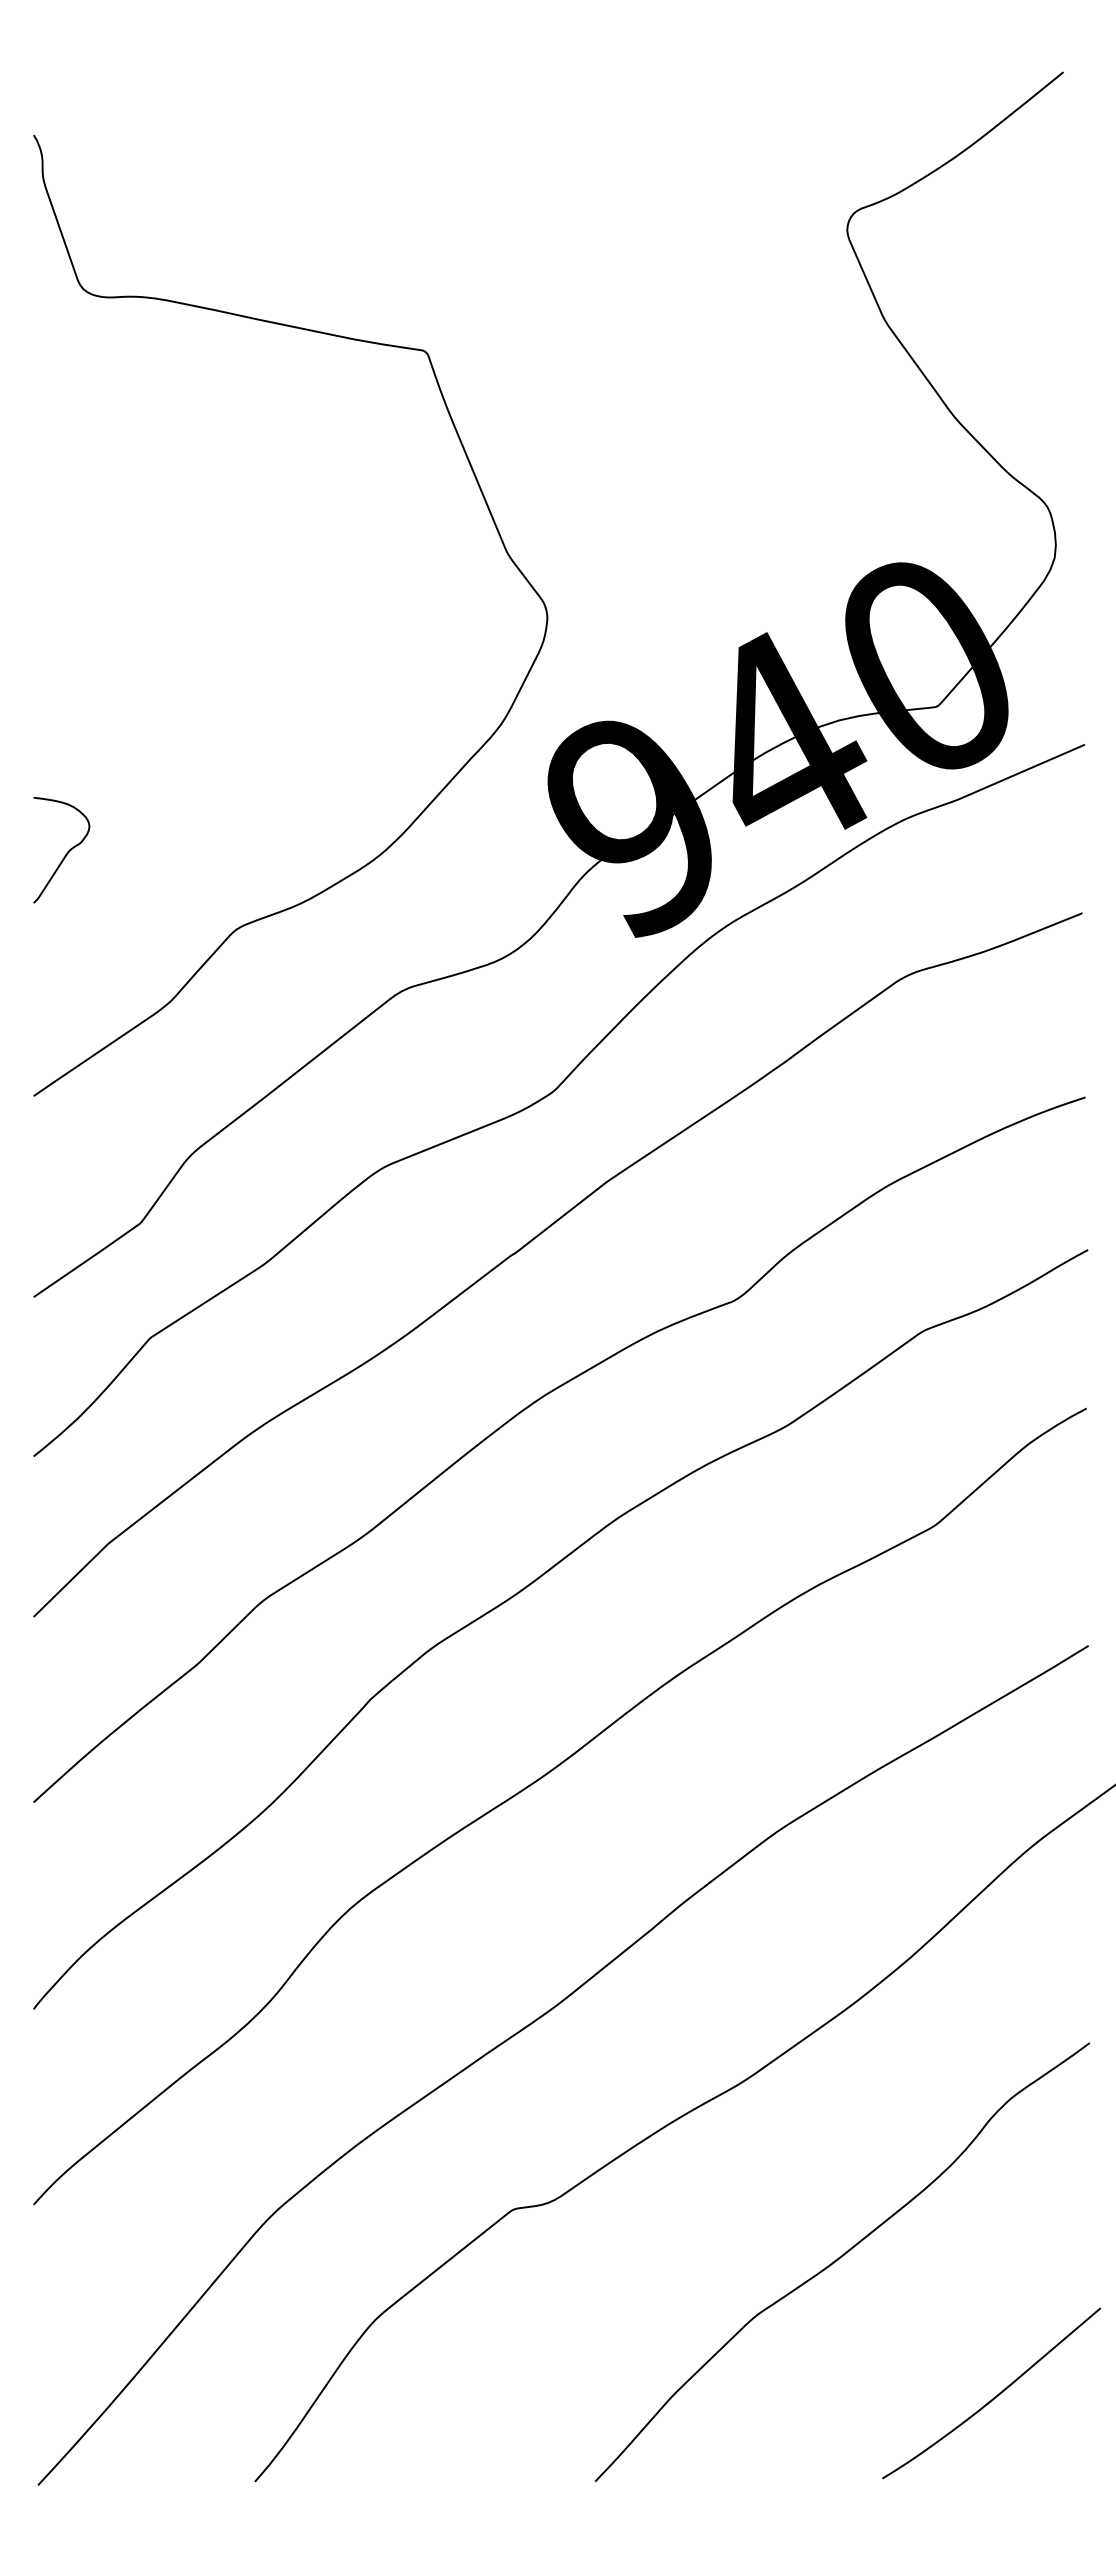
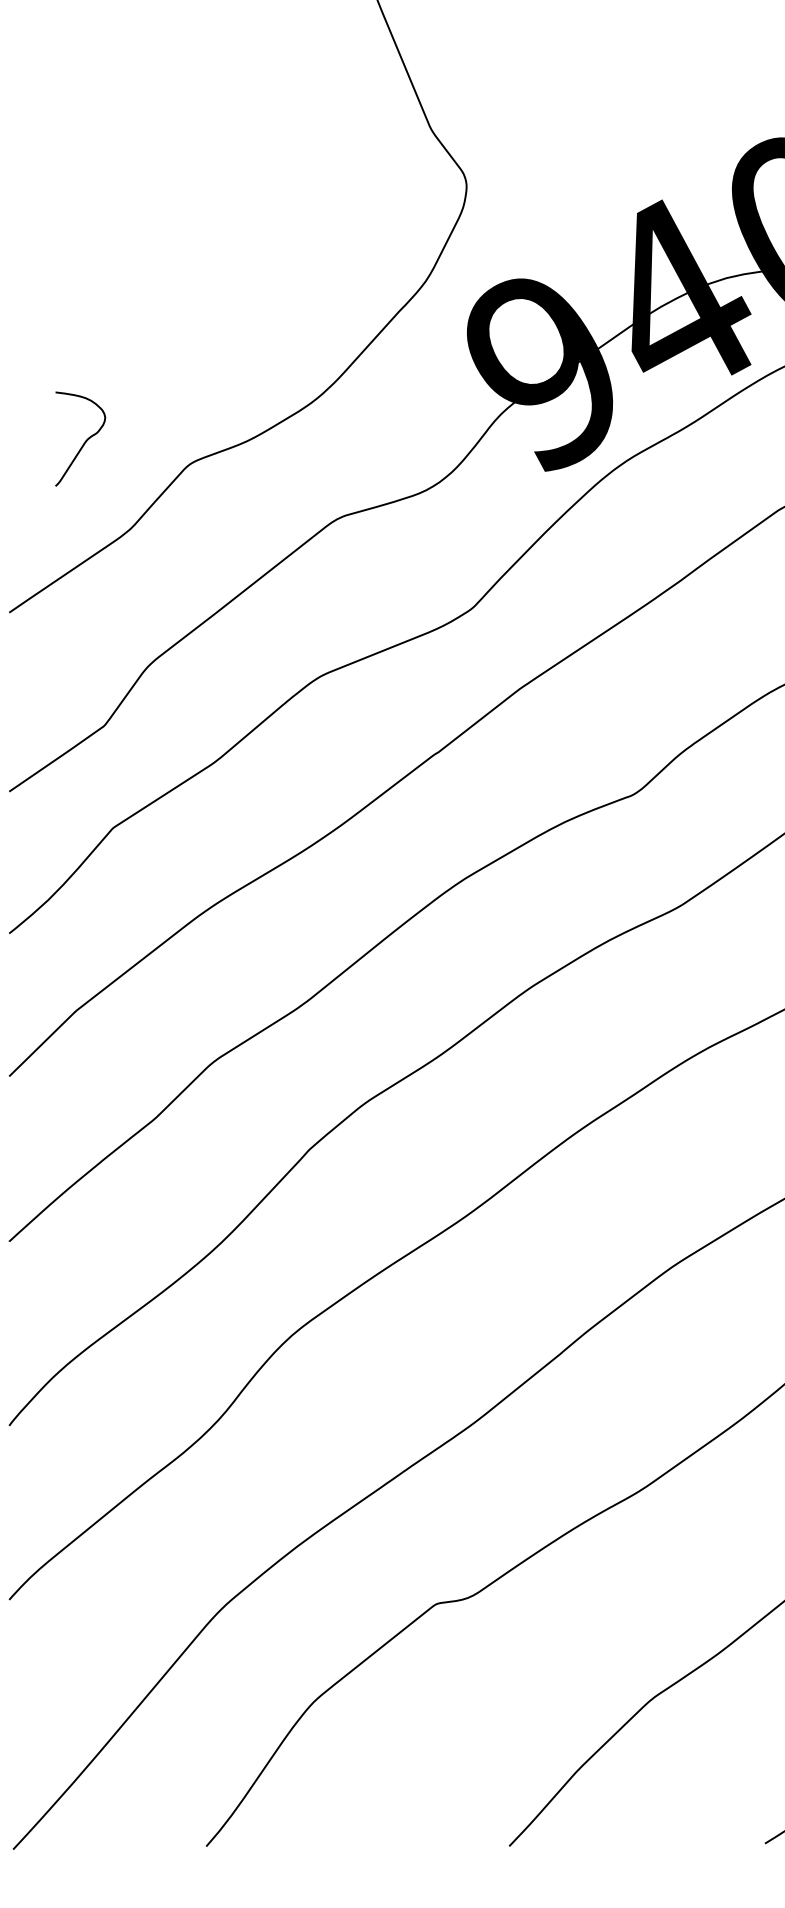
curve: (66, 852) -> (84, 441), moved

